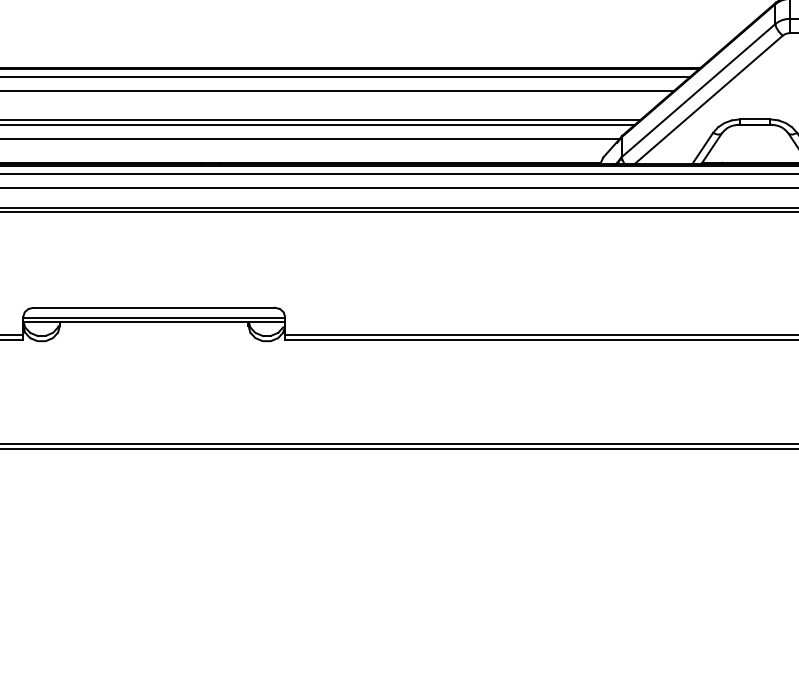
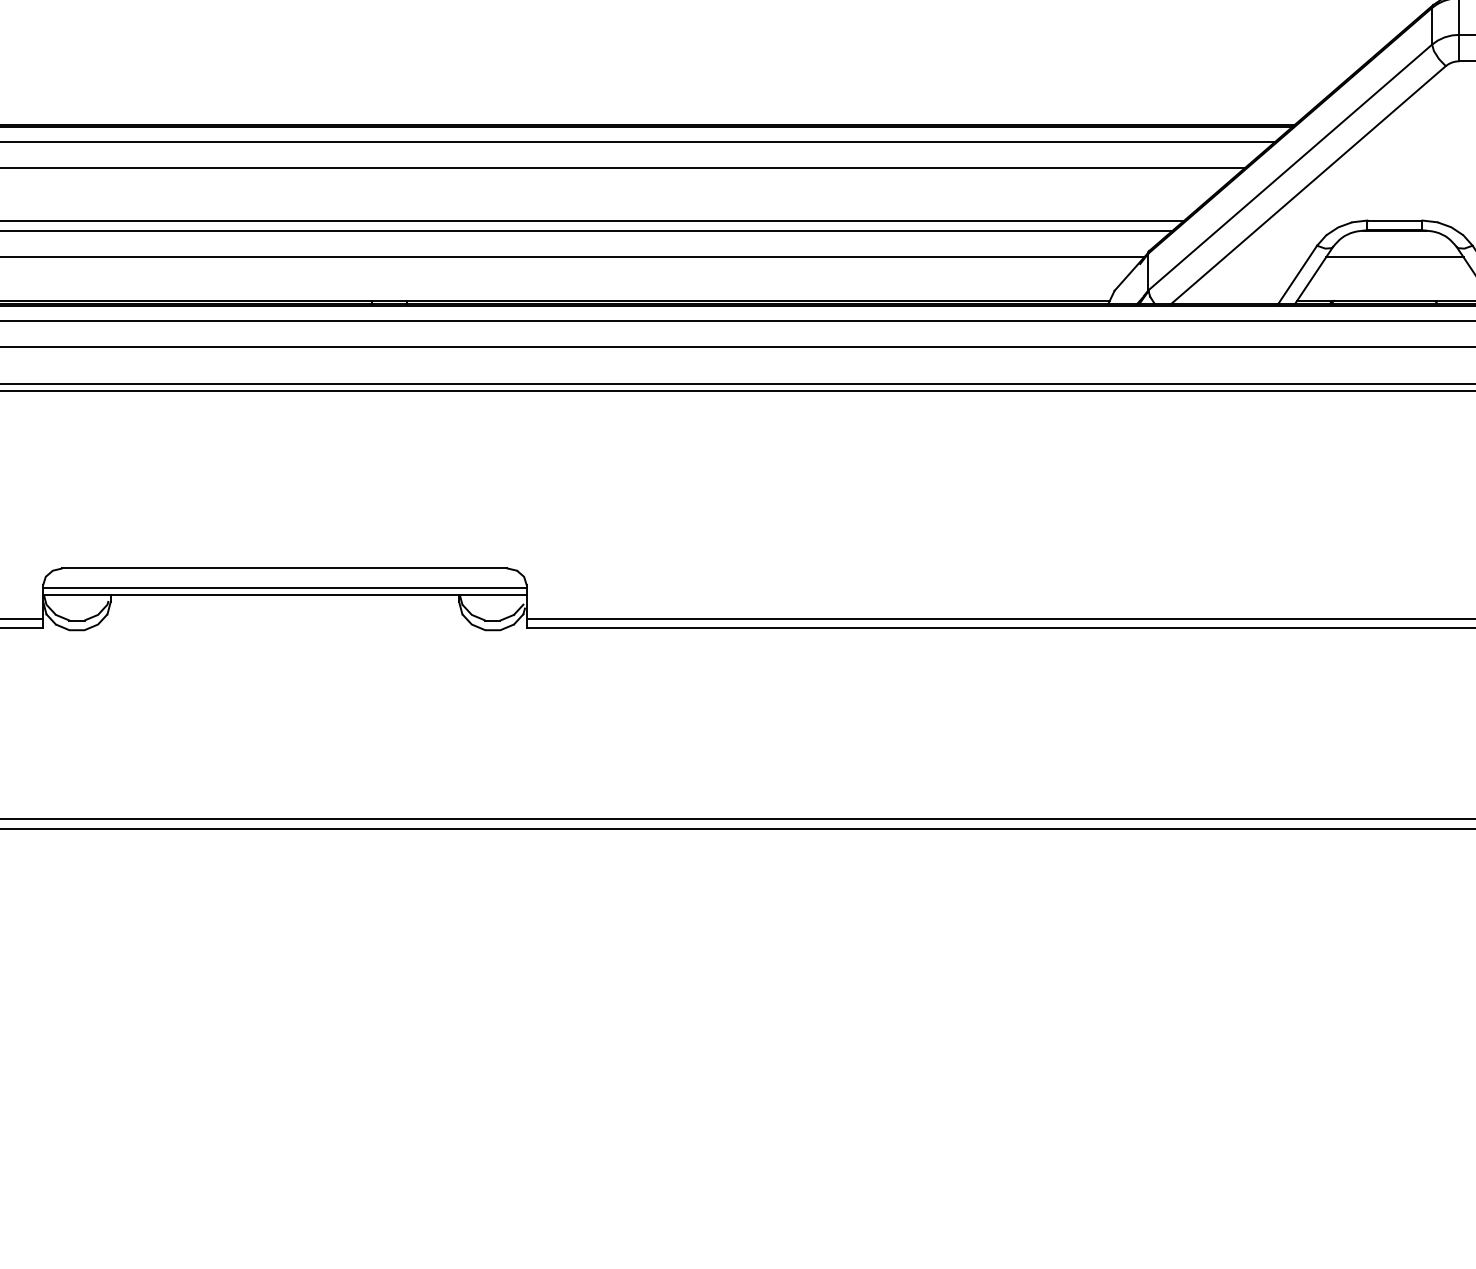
line: (754, 139) -> (1393, 257), added

